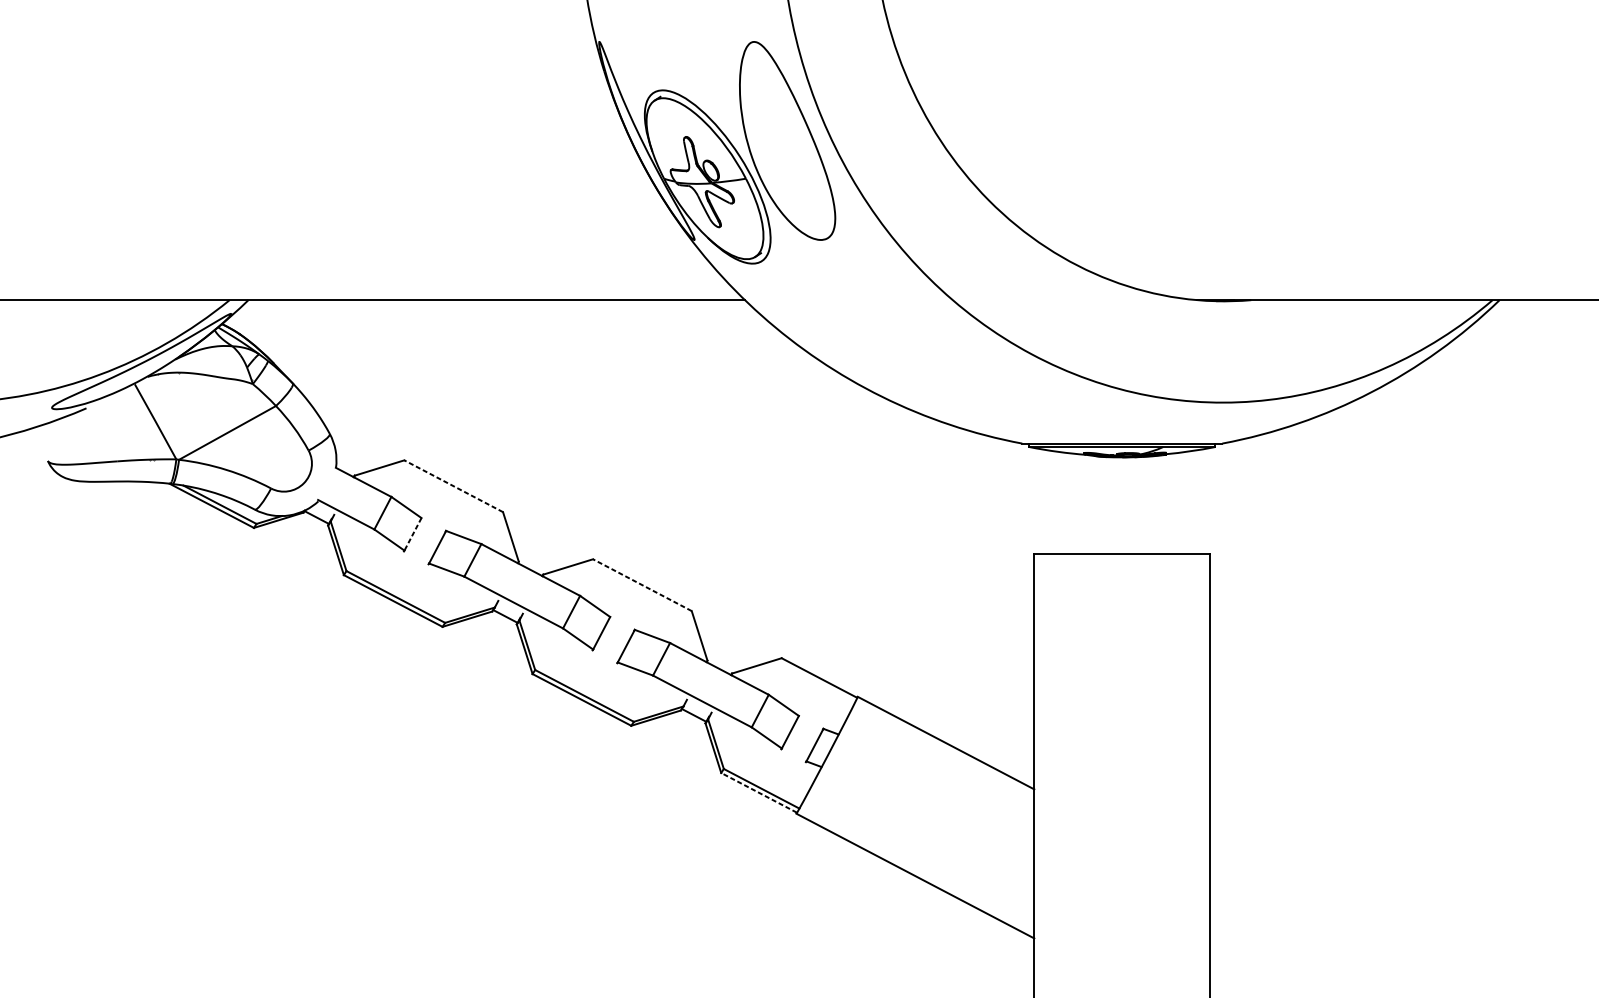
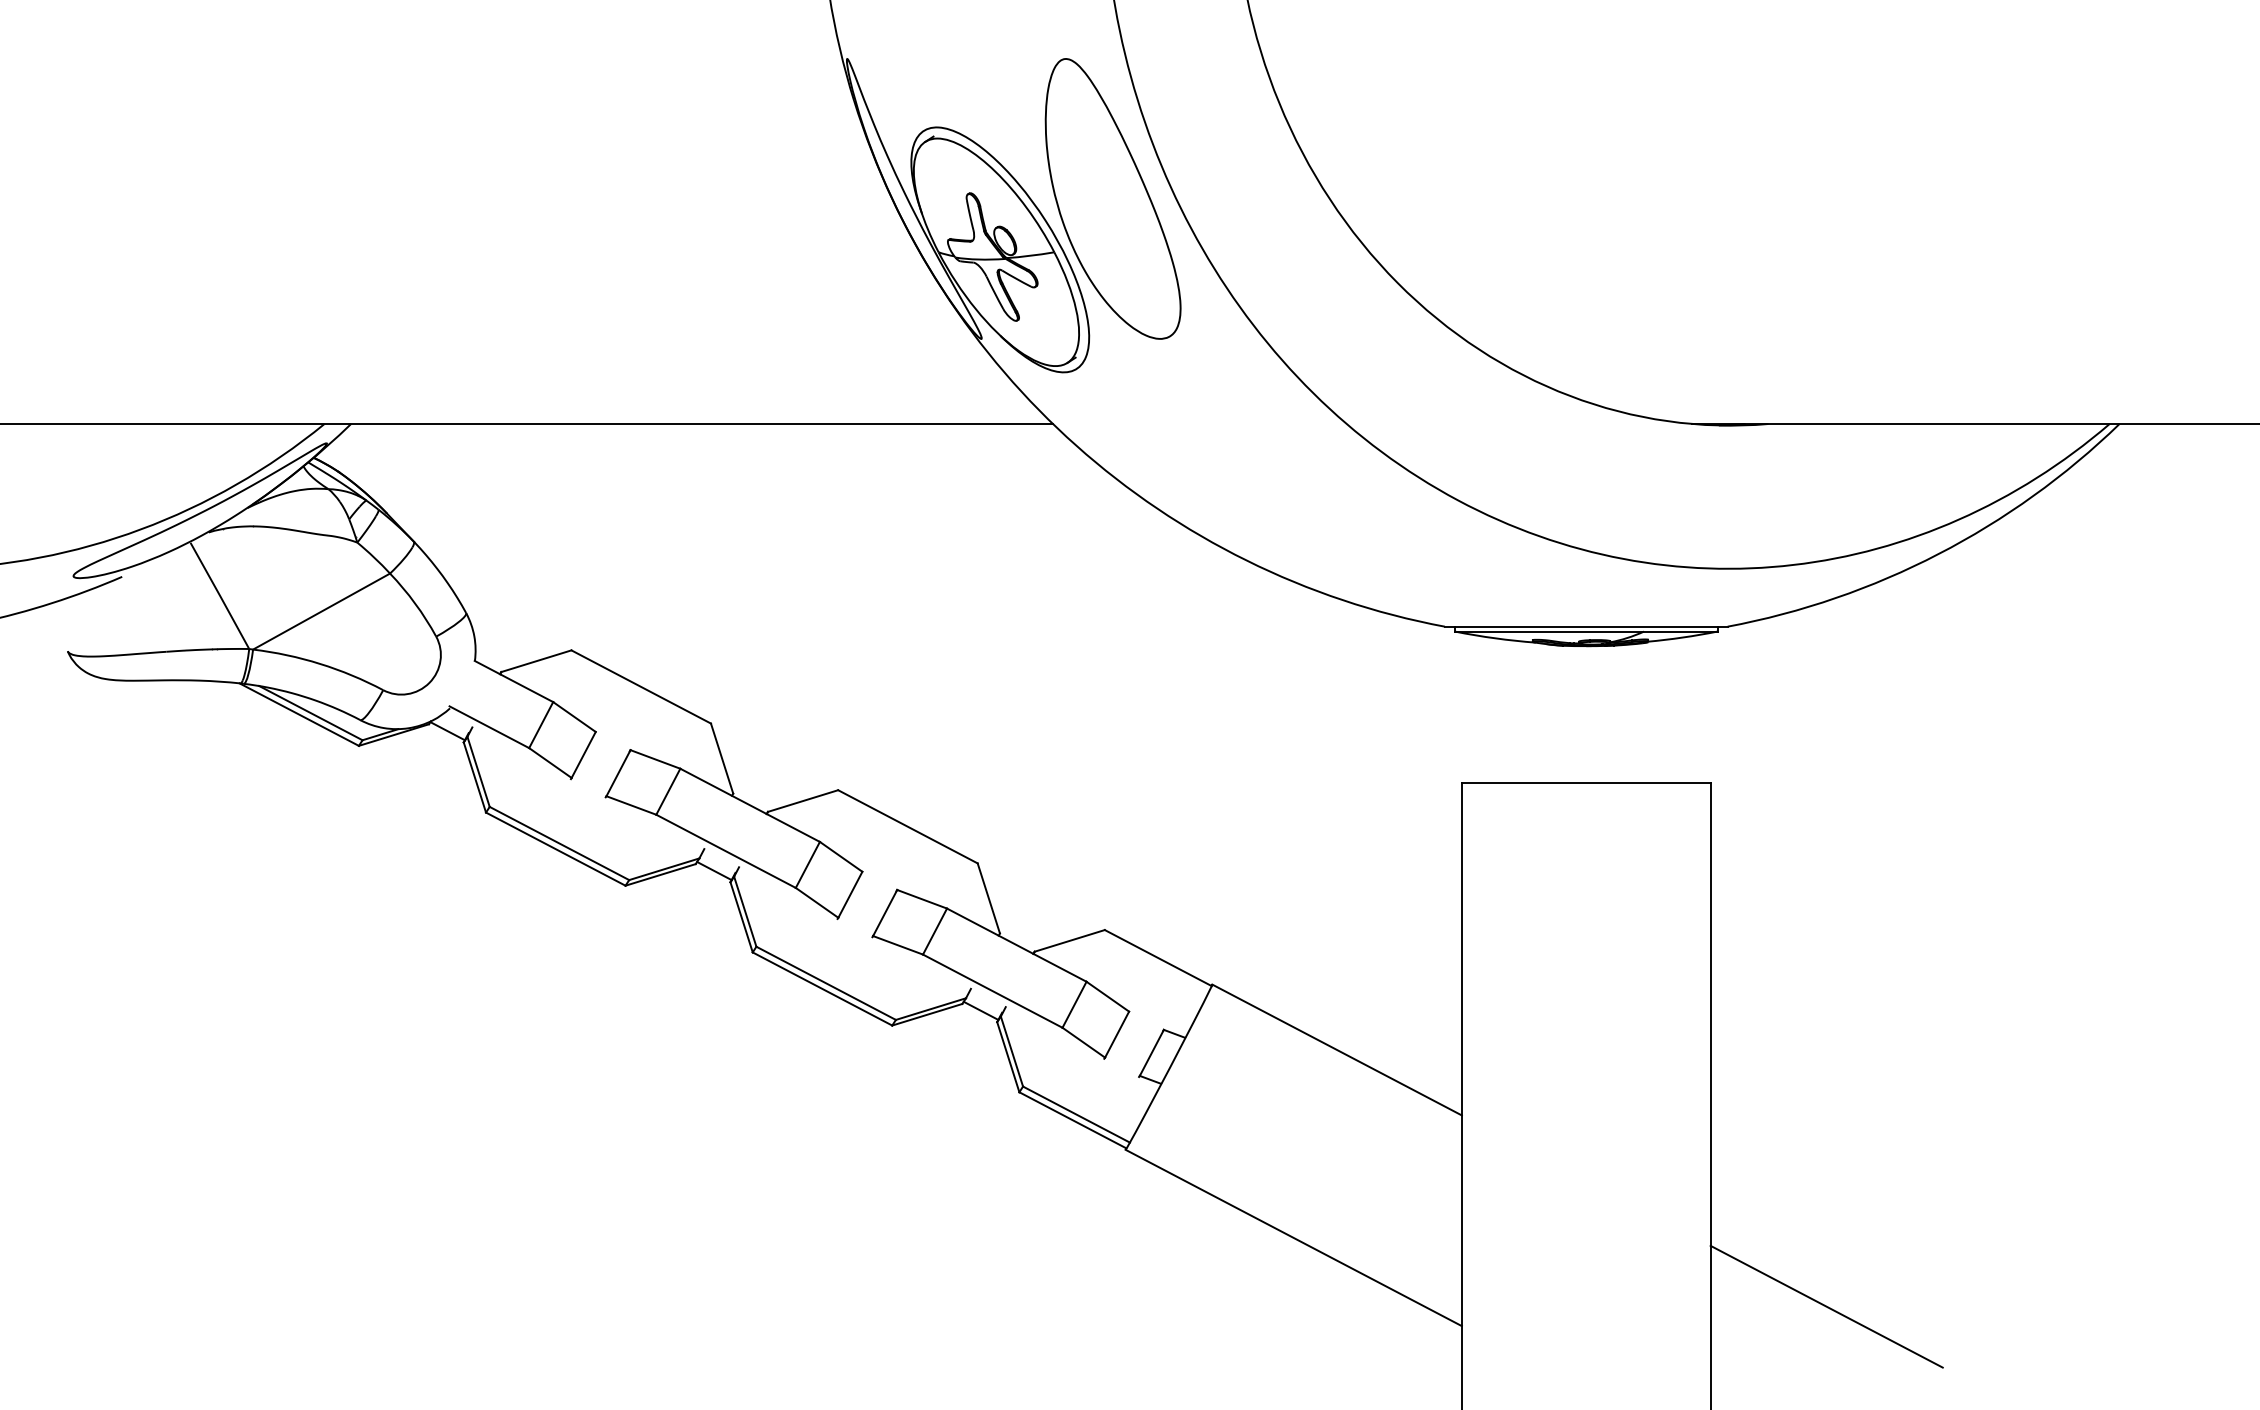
line: (453, 485) -> (641, 686), dashed -> solid
line: (412, 534) -> (583, 754), dashed -> solid
line: (642, 584) -> (907, 826), dashed -> solid
line: (758, 792) -> (1072, 1120), dashed -> solid
line: (1292, 924) -> (1826, 1306), added

